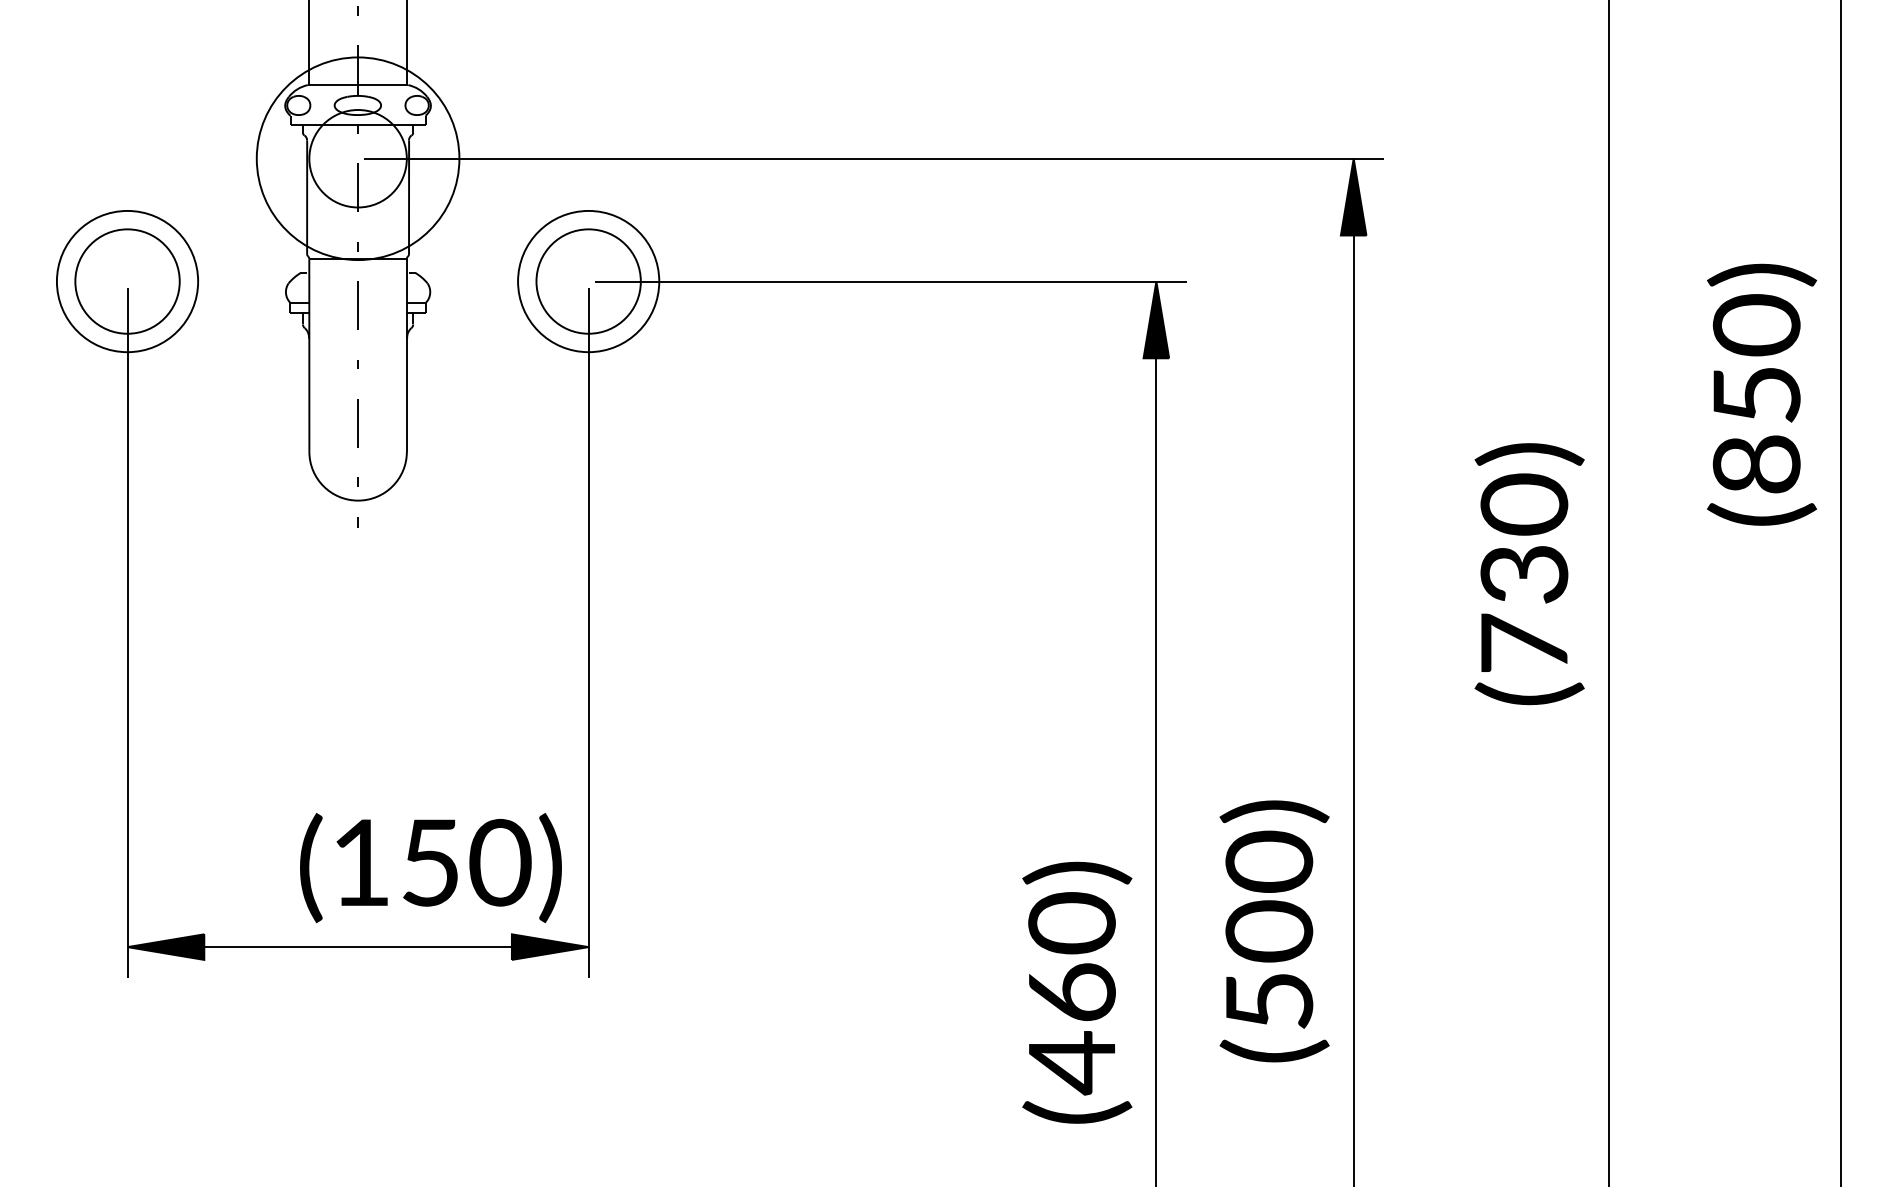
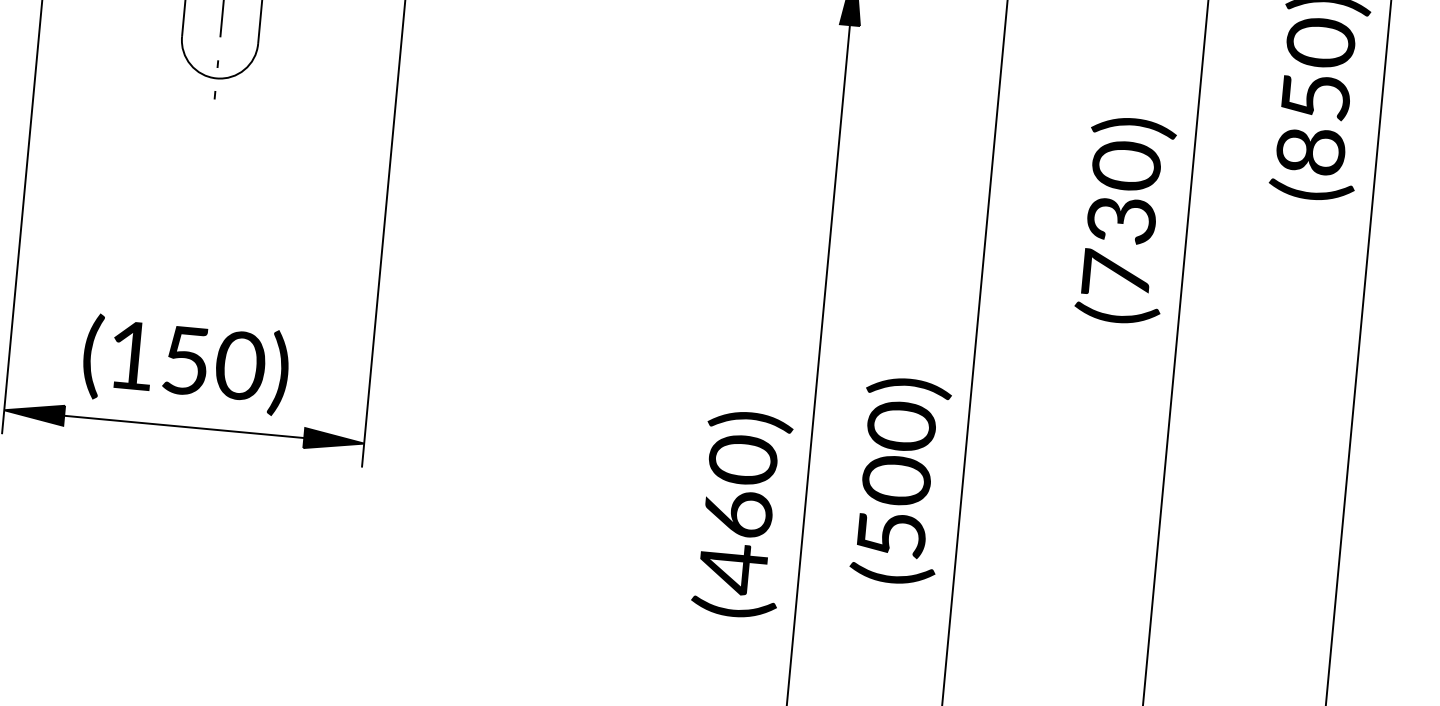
text: (430, 868) -> (185, 365), moved

